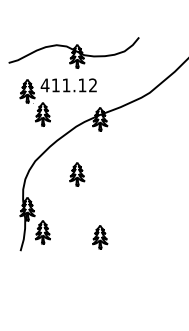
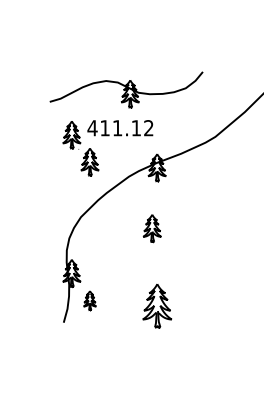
part: (76, 174) -> (151, 228), moved
part: (42, 232) -> (89, 300), size x0.7
part: (99, 237) -> (156, 306), size x1.6

